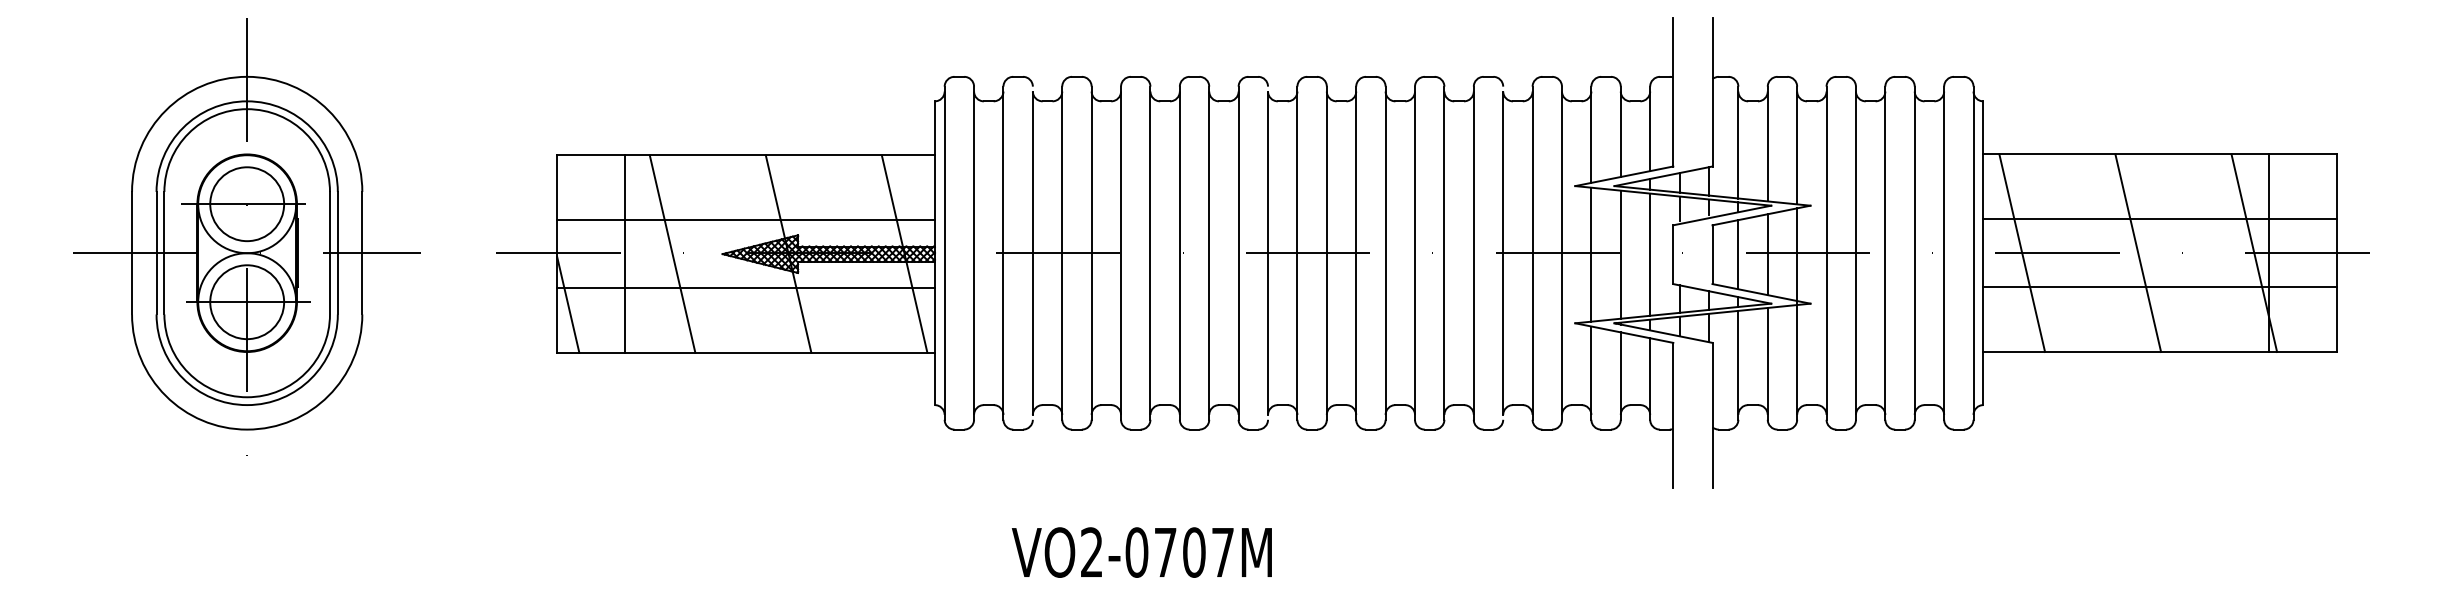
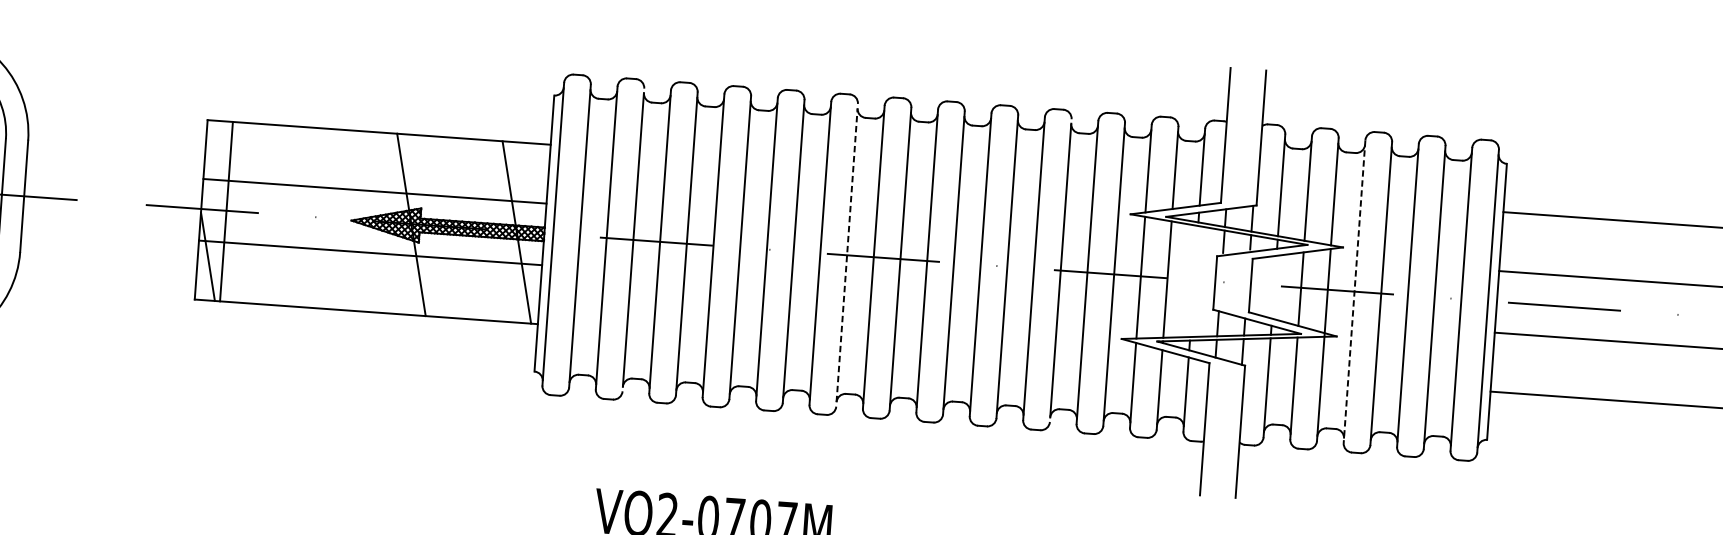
line: (625, 253) -> (226, 211), moved
line: (672, 253) -> (305, 216), removed
line: (1268, 253) -> (847, 255), solid -> dashed
line: (1826, 253) -> (1354, 291), solid -> dashed
line: (2022, 253) -> (1532, 304), removed
line: (2138, 253) -> (1637, 312), removed
line: (1650, 254) -> (1194, 281), removed
line: (1738, 254) -> (1274, 287), removed

